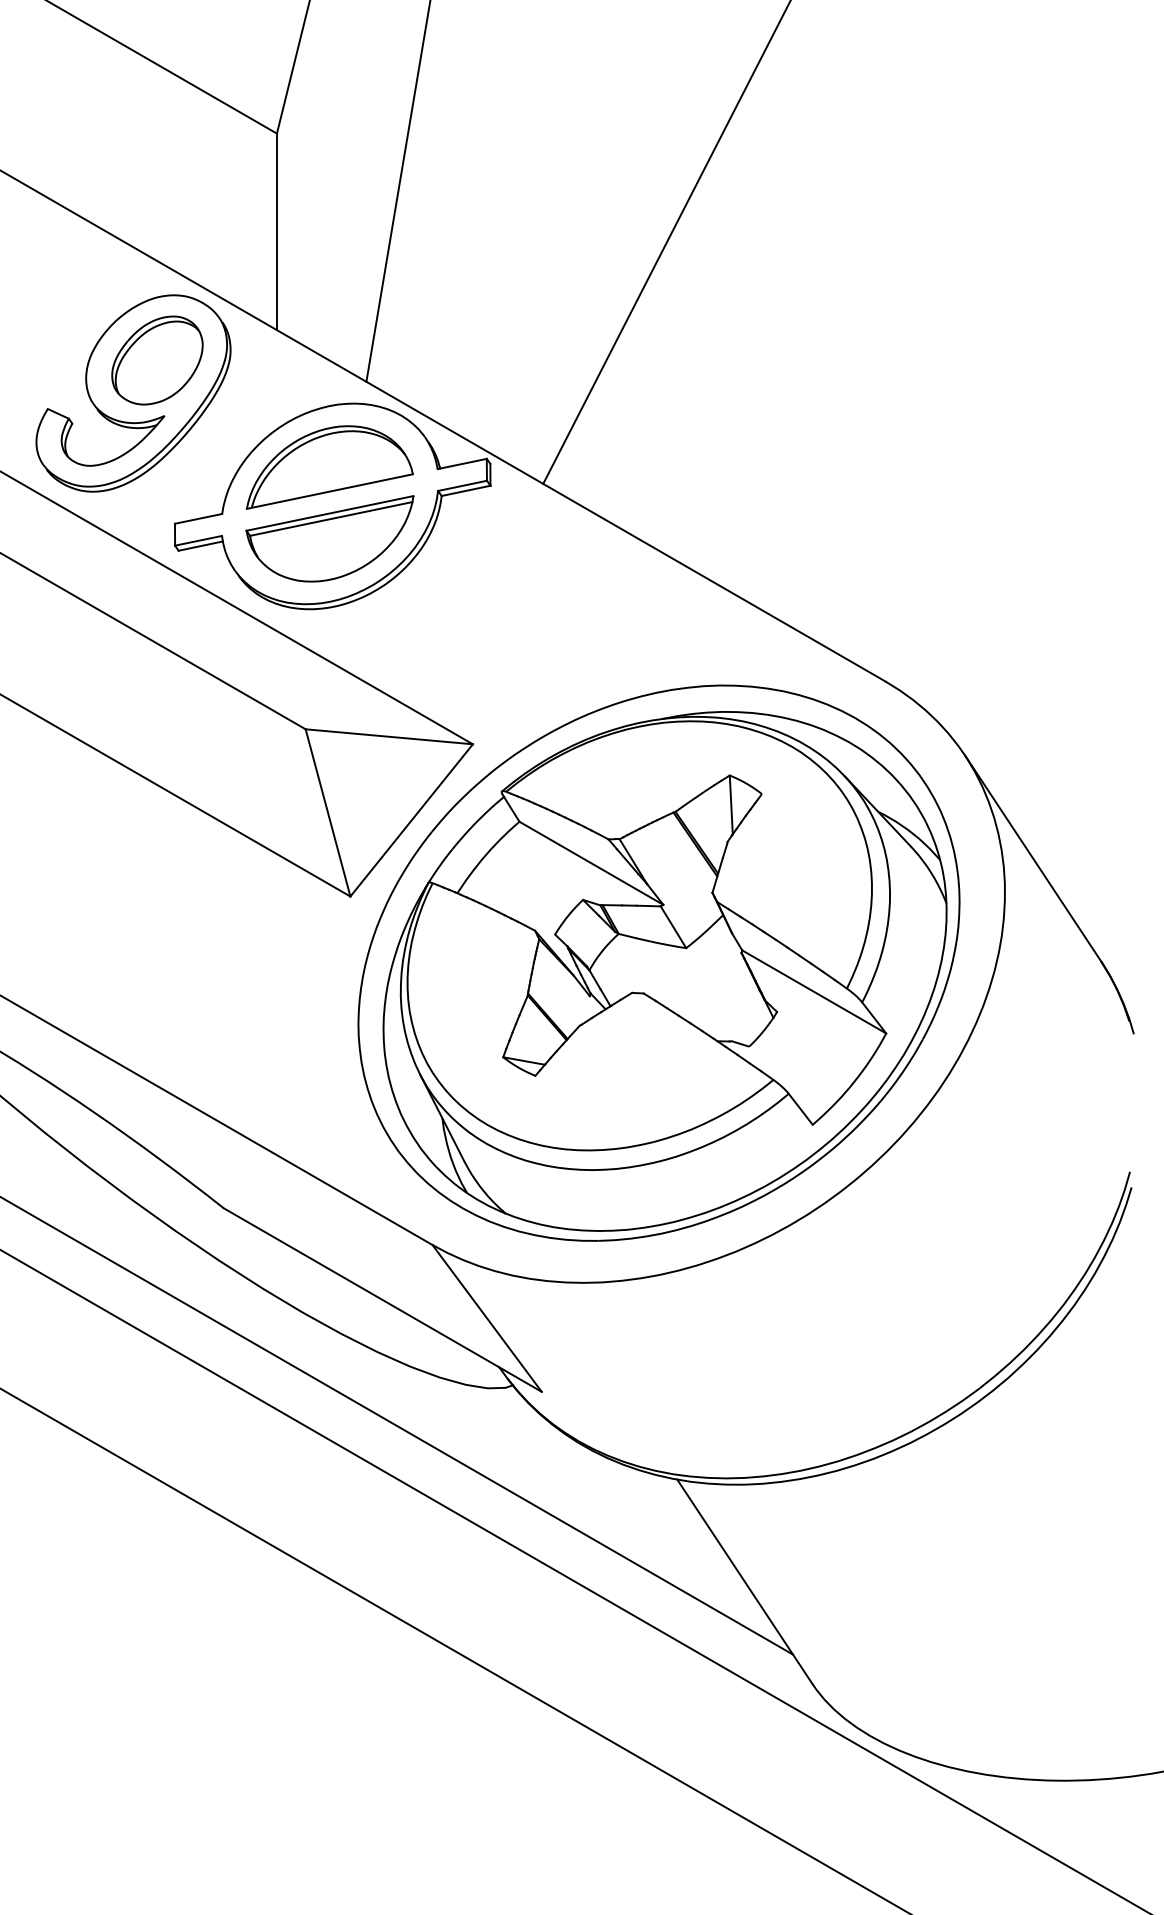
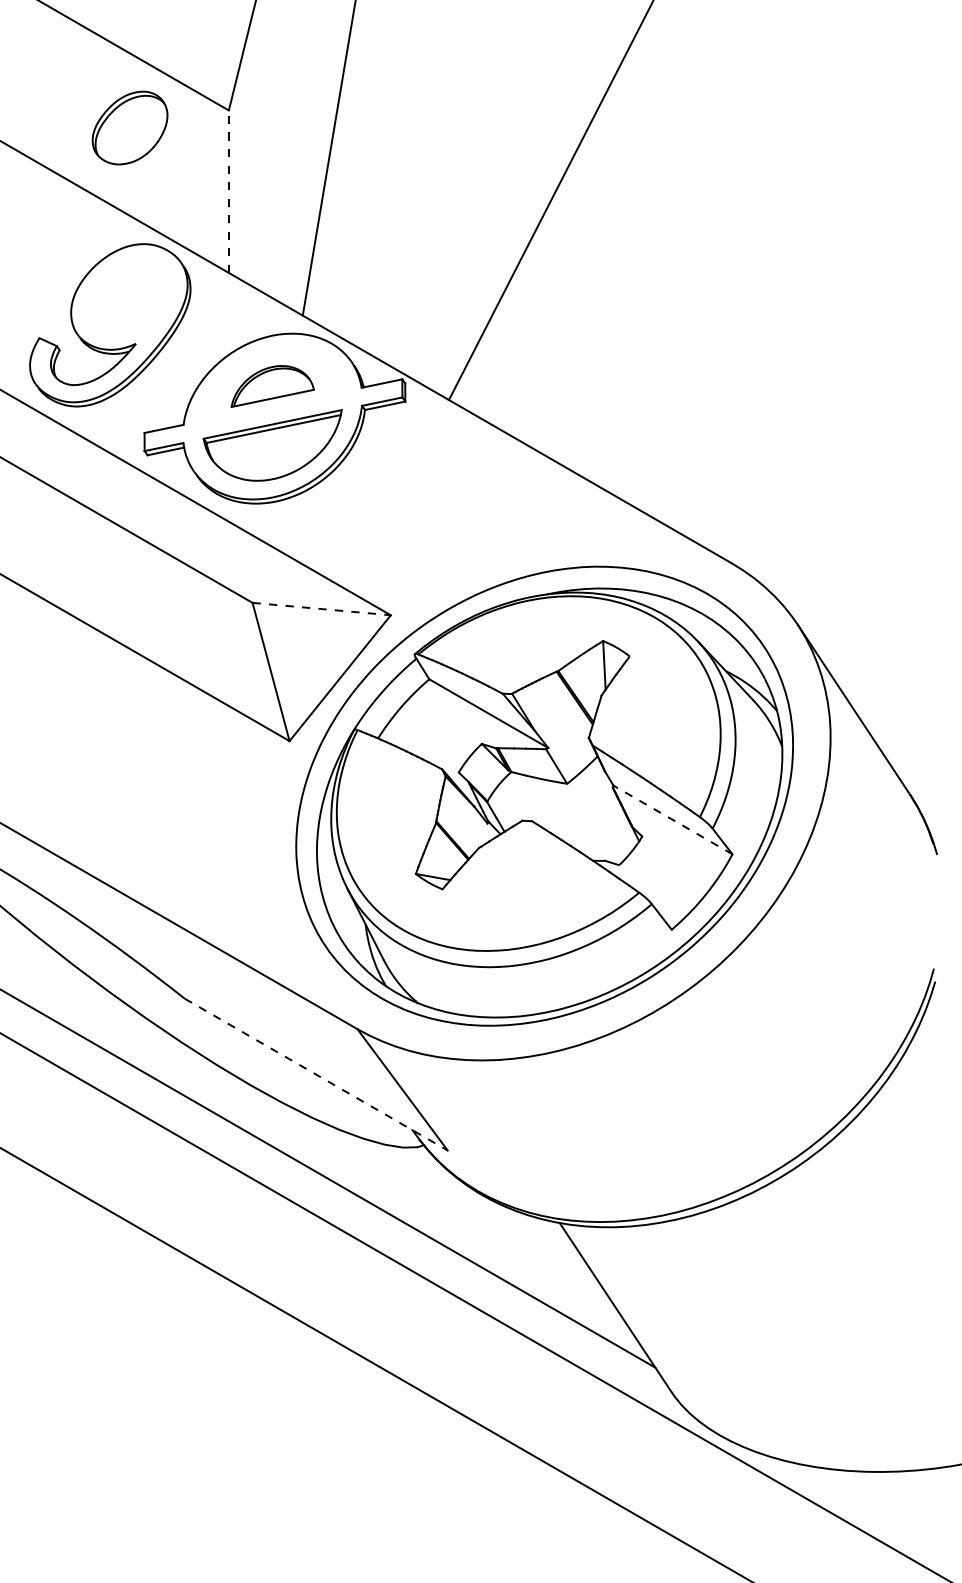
line: (276, 231) -> (228, 191), solid -> dashed
part: (156, 359) -> (129, 127), moved
part: (329, 467) -> (272, 386), size x0.6
line: (390, 737) -> (322, 609), solid -> dashed
line: (813, 991) -> (672, 819), solid -> dashed
line: (382, 1299) -> (316, 1074), solid -> dashed

